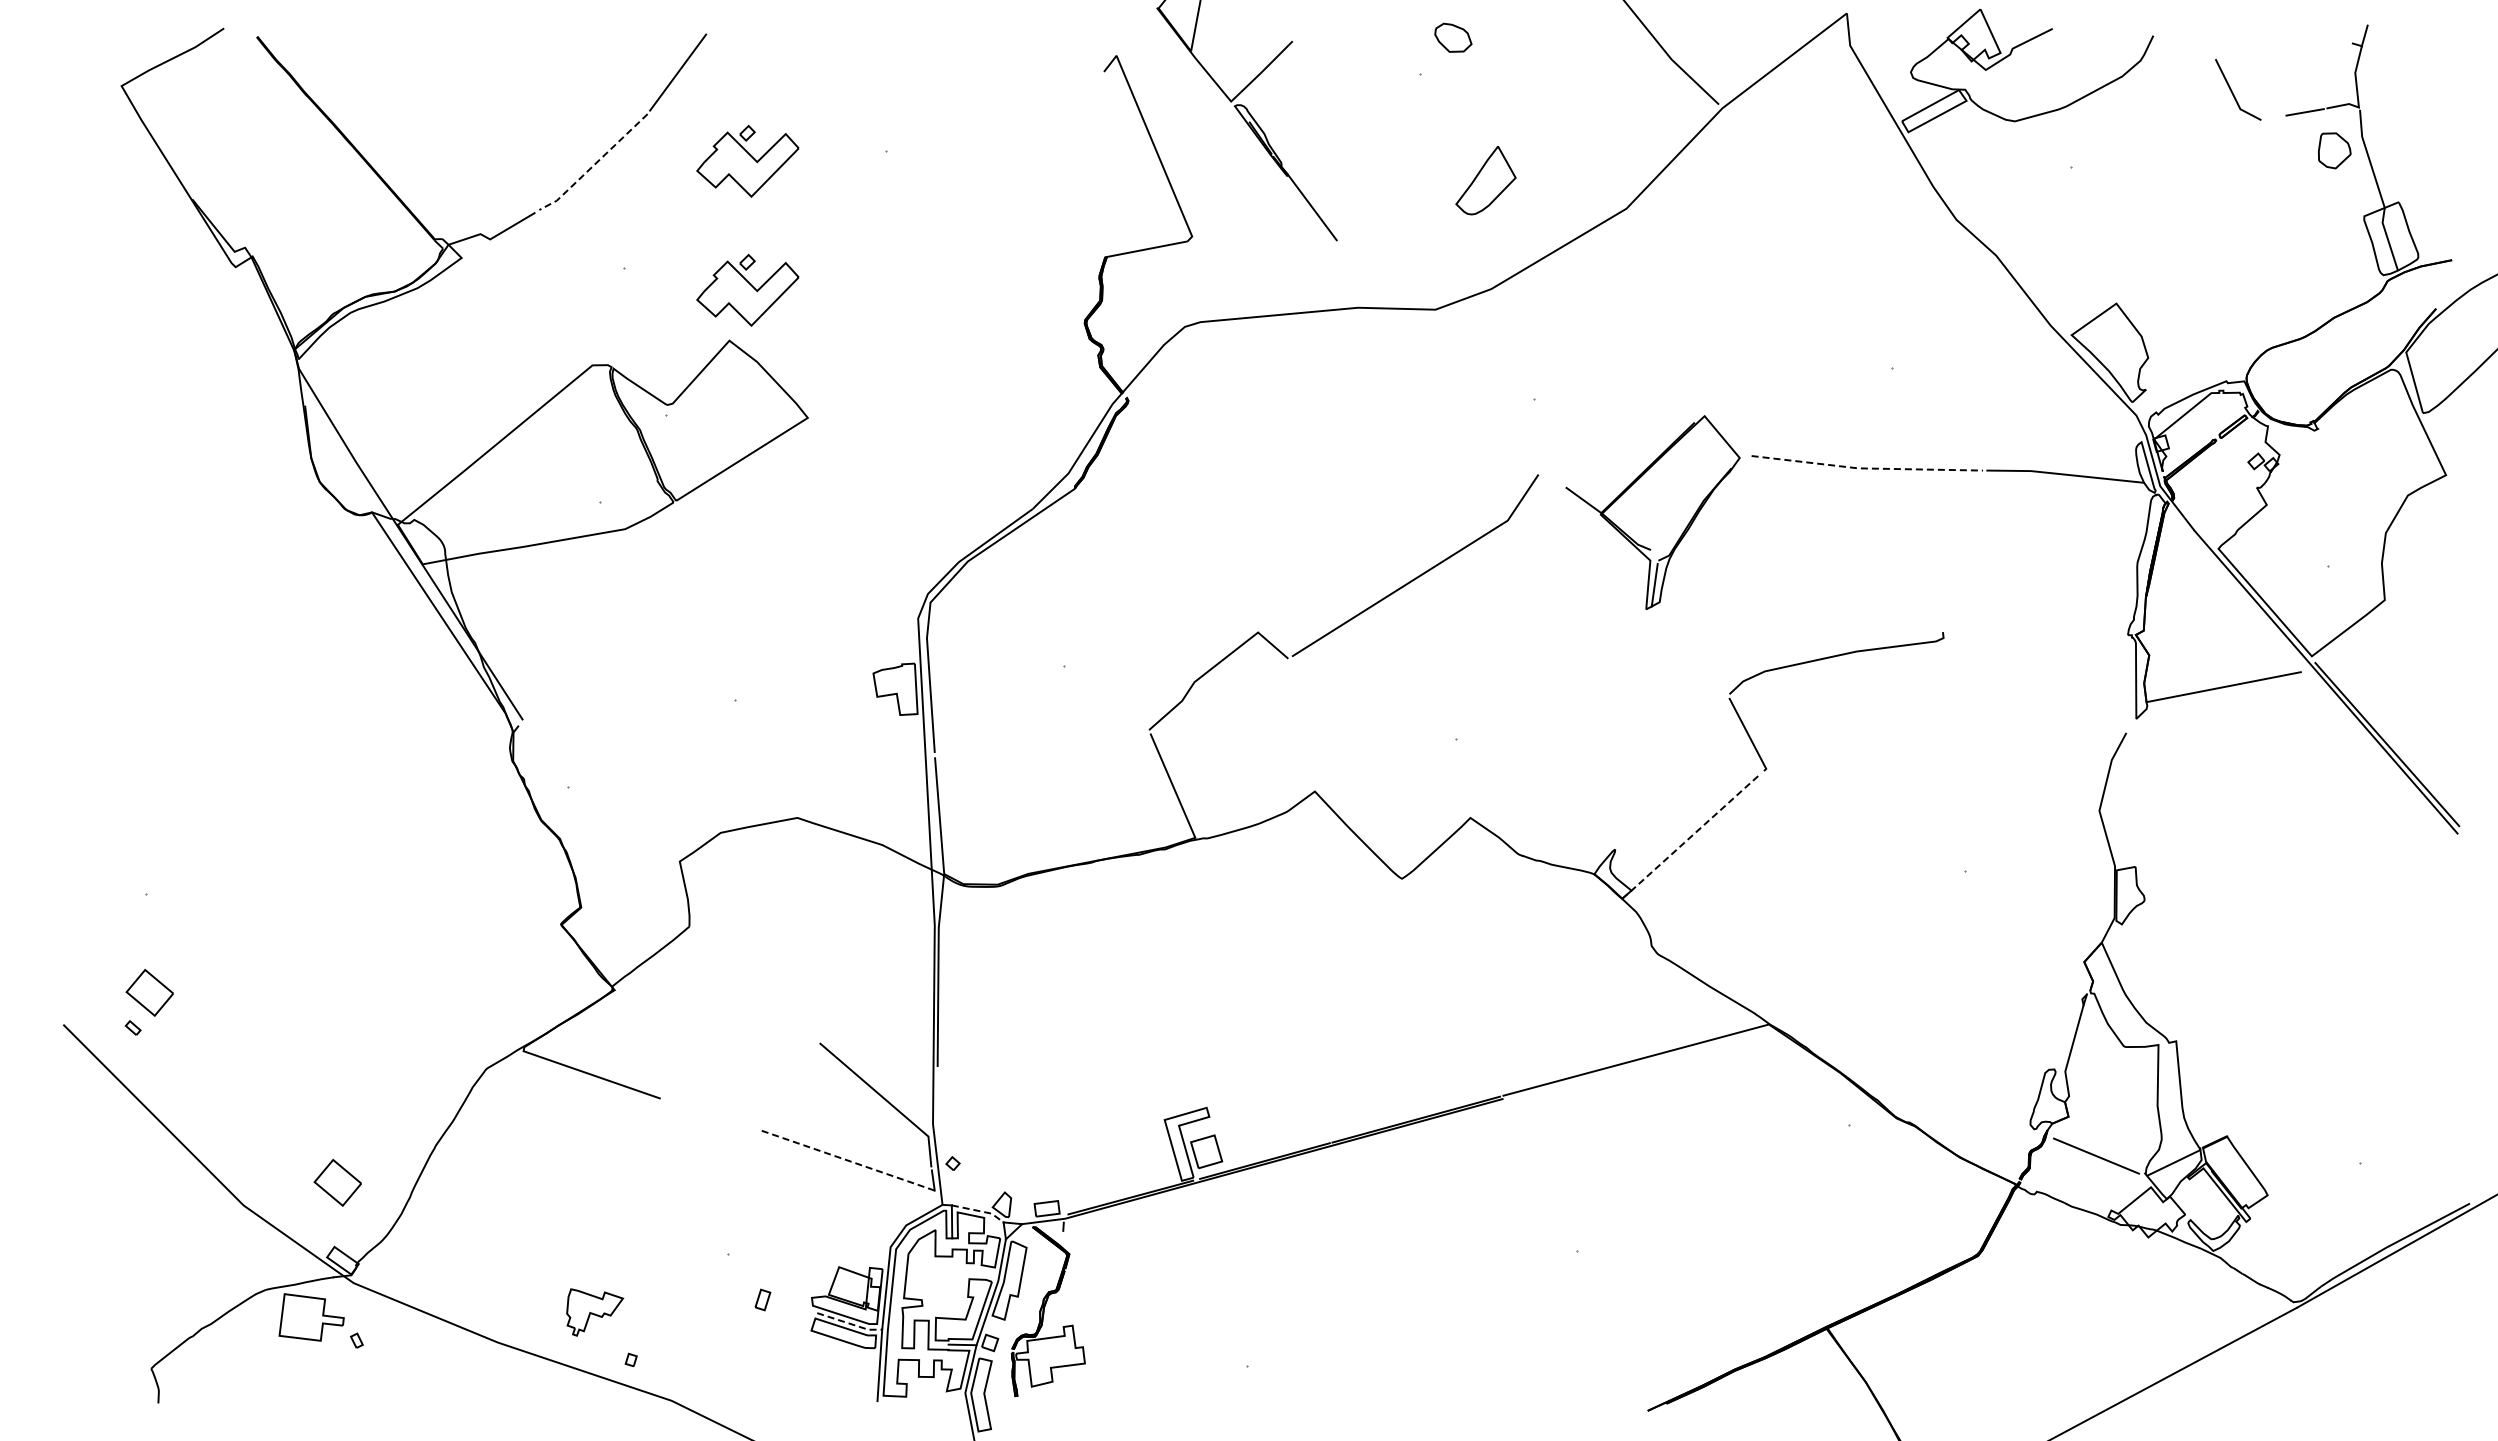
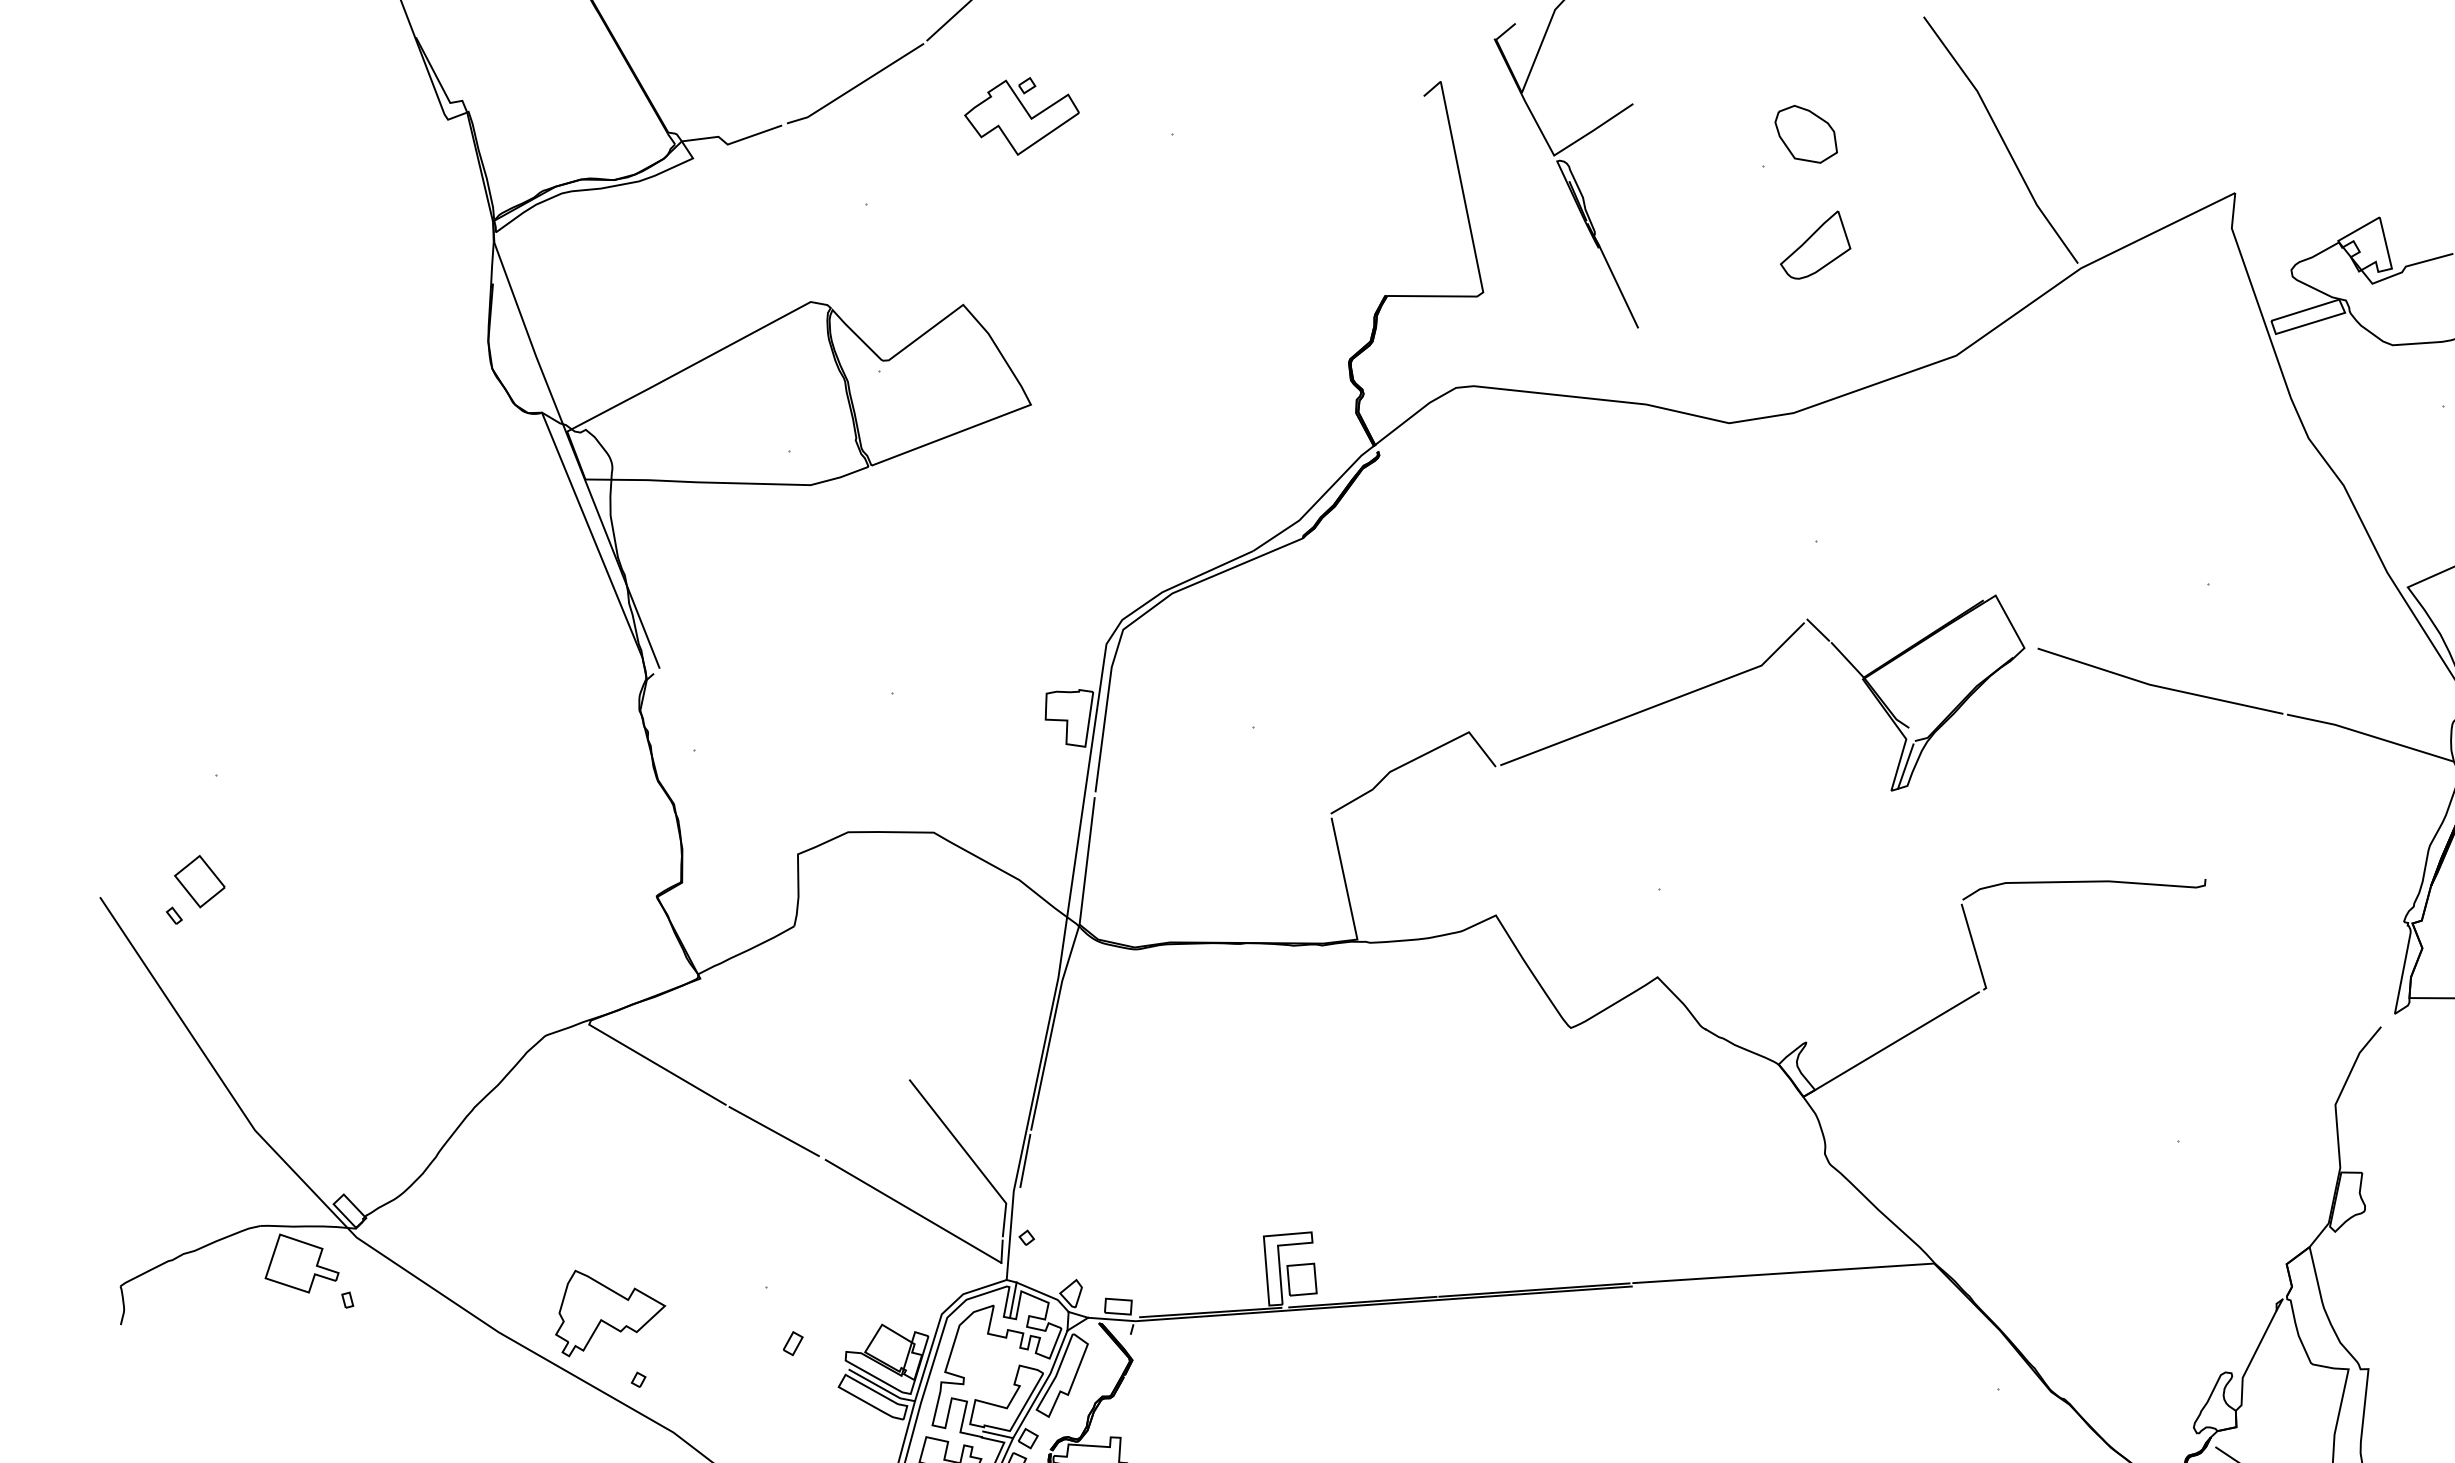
part: (1453, 37) -> (1807, 134), size x1.67
line: (594, 165) -> (855, 87), dashed -> solid
part: (1485, 180) -> (1817, 244), moved
part: (747, 289) -> (993, 253), removed
line: (1866, 468) -> (2158, 686), dashed -> solid
line: (1551, 478) -> (1817, 629), added
line: (1691, 836) -> (1891, 1044), dashed -> solid
line: (937, 1095) -> (1024, 1161), added
line: (707, 1113) -> (773, 1131), added
line: (847, 1160) -> (914, 1211), dashed -> solid
part: (337, 1182) -> (360, 1125), removed
line: (980, 1211) -> (1046, 1295), dashed -> solid
part: (594, 1312) -> (609, 1320), size x1.67
line: (850, 1323) -> (882, 1387), dashed -> solid

